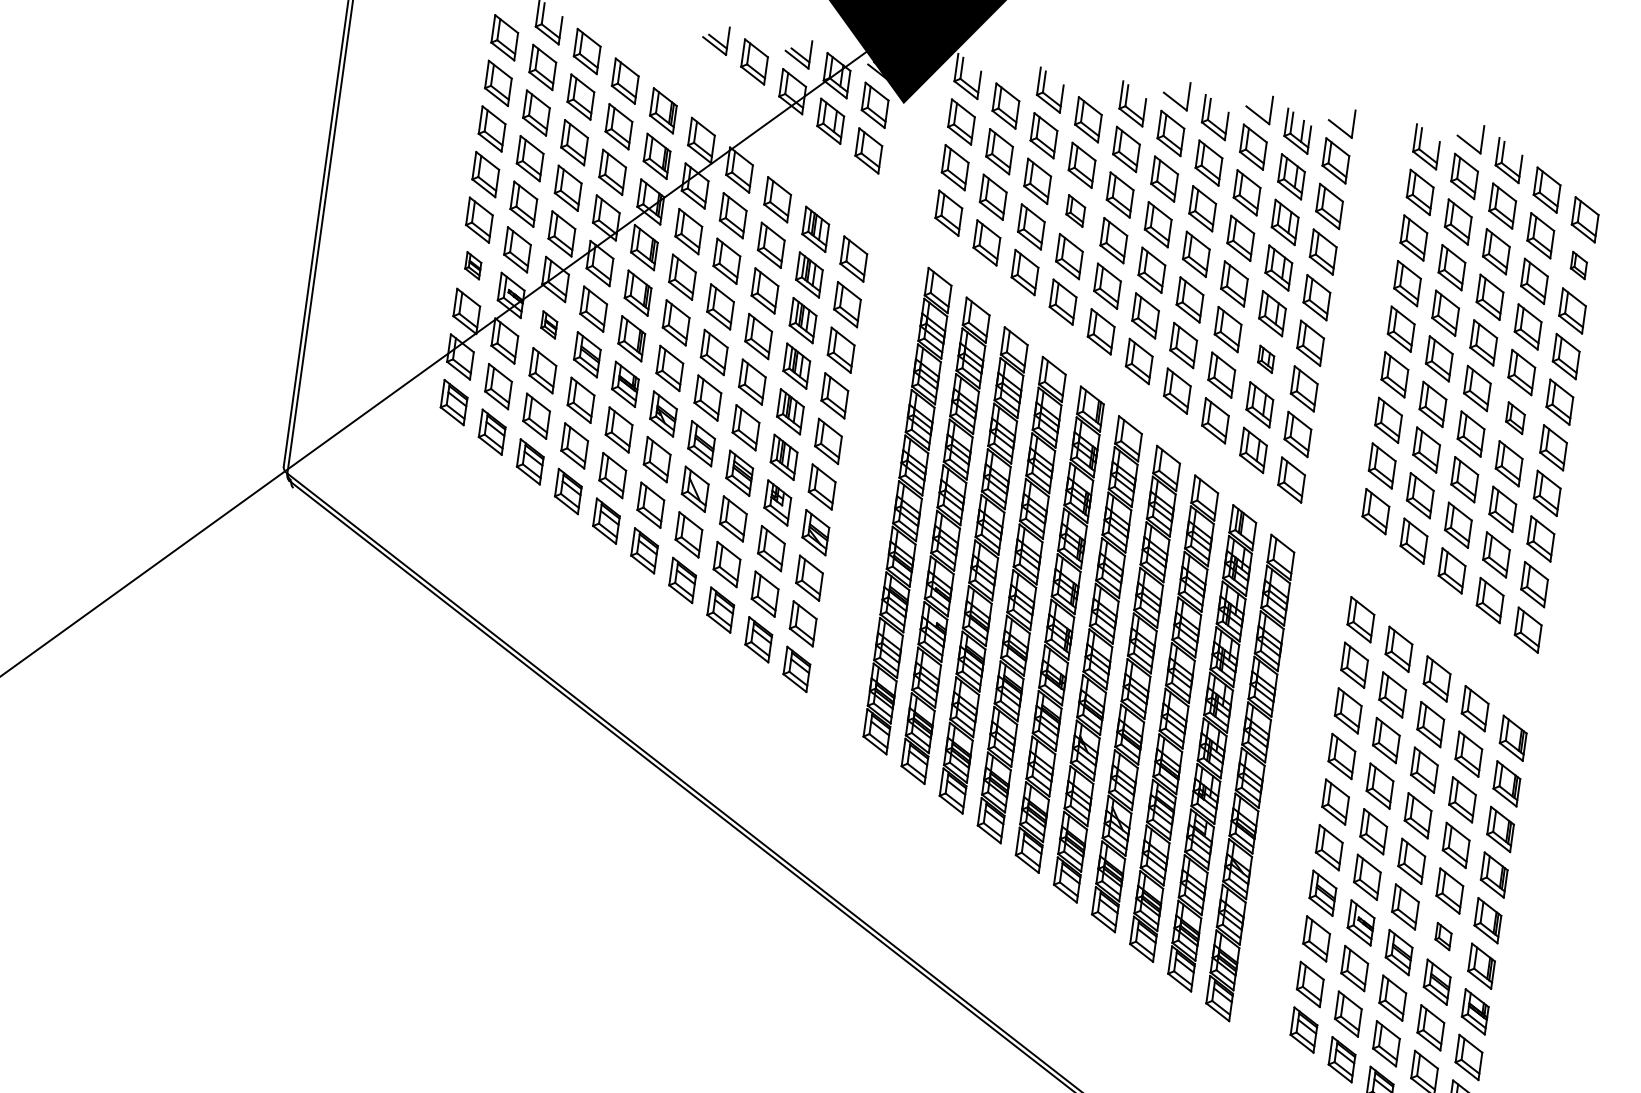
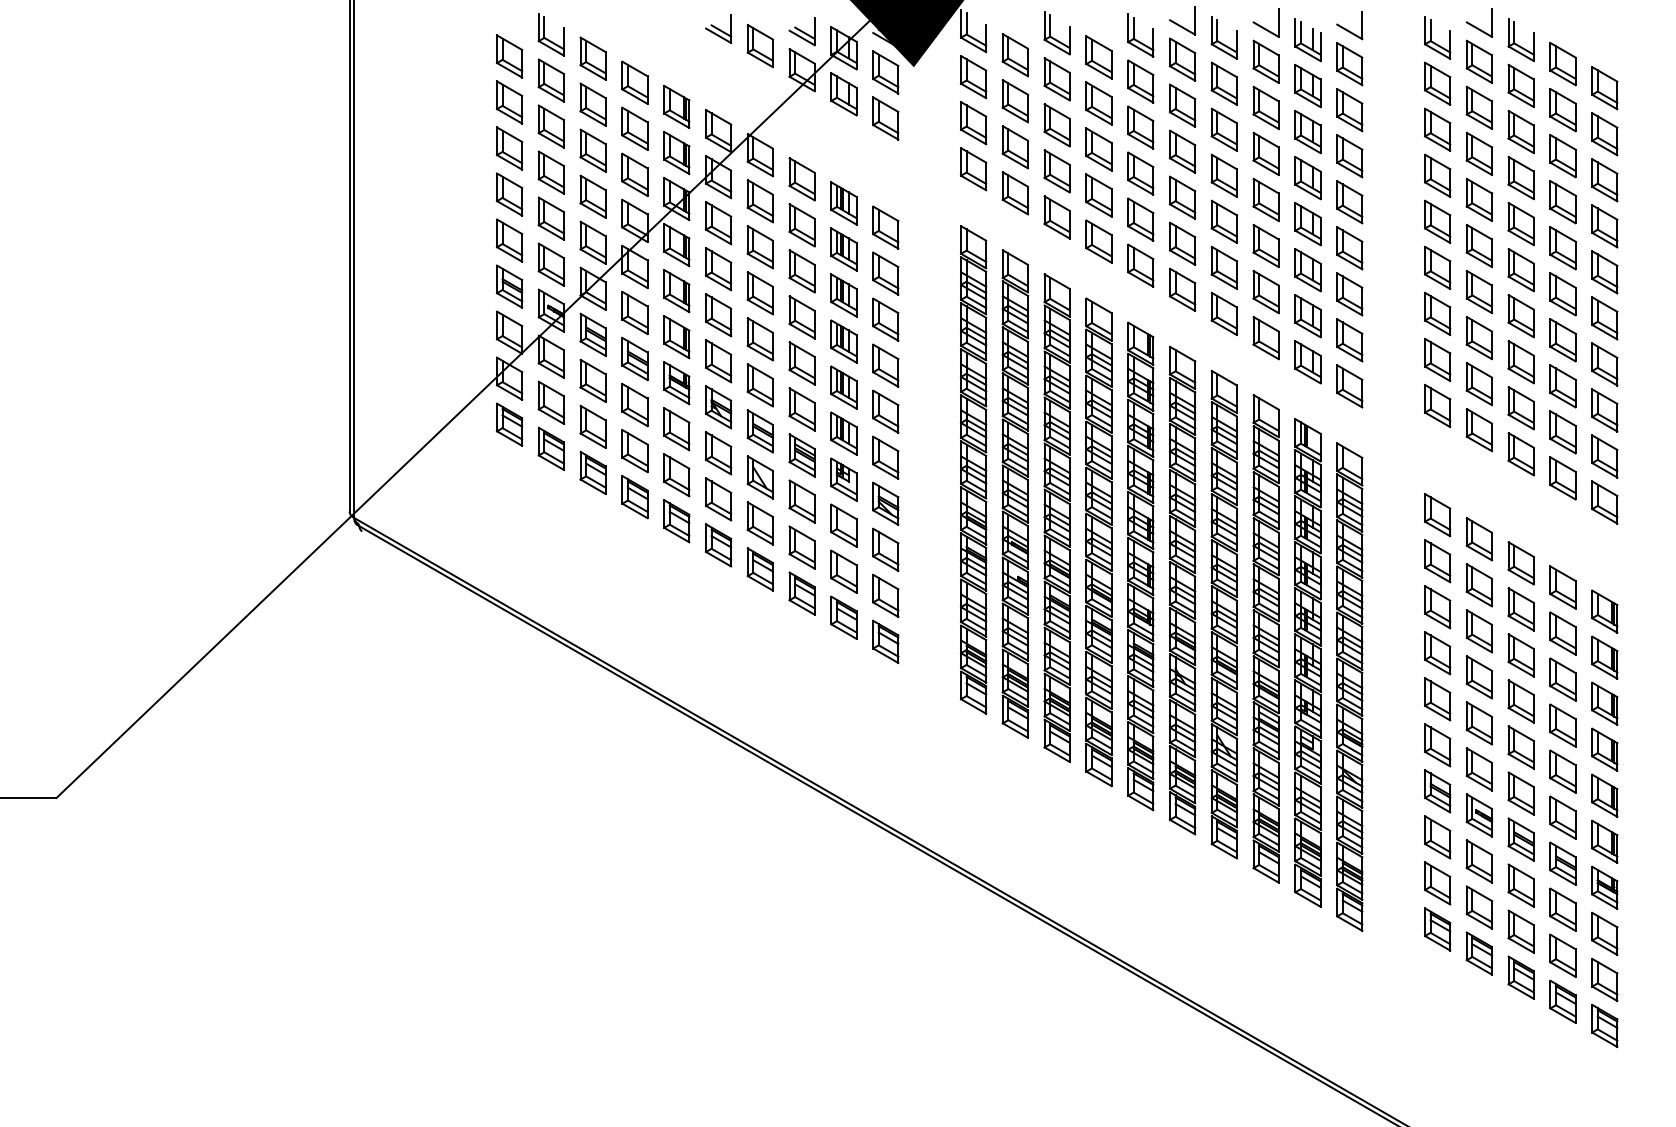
part: (1075, 210) -> (1098, 149), size x1.43
part: (473, 265) -> (509, 286), size x1.67
part: (1578, 265) -> (1604, 134), size x1.67
part: (548, 324) -> (592, 334), size x1.67
part: (1265, 359) -> (1307, 270), size x1.67
part: (1514, 418) -> (1562, 294), size x1.43
part: (1443, 936) -> (1562, 817), size x1.67

